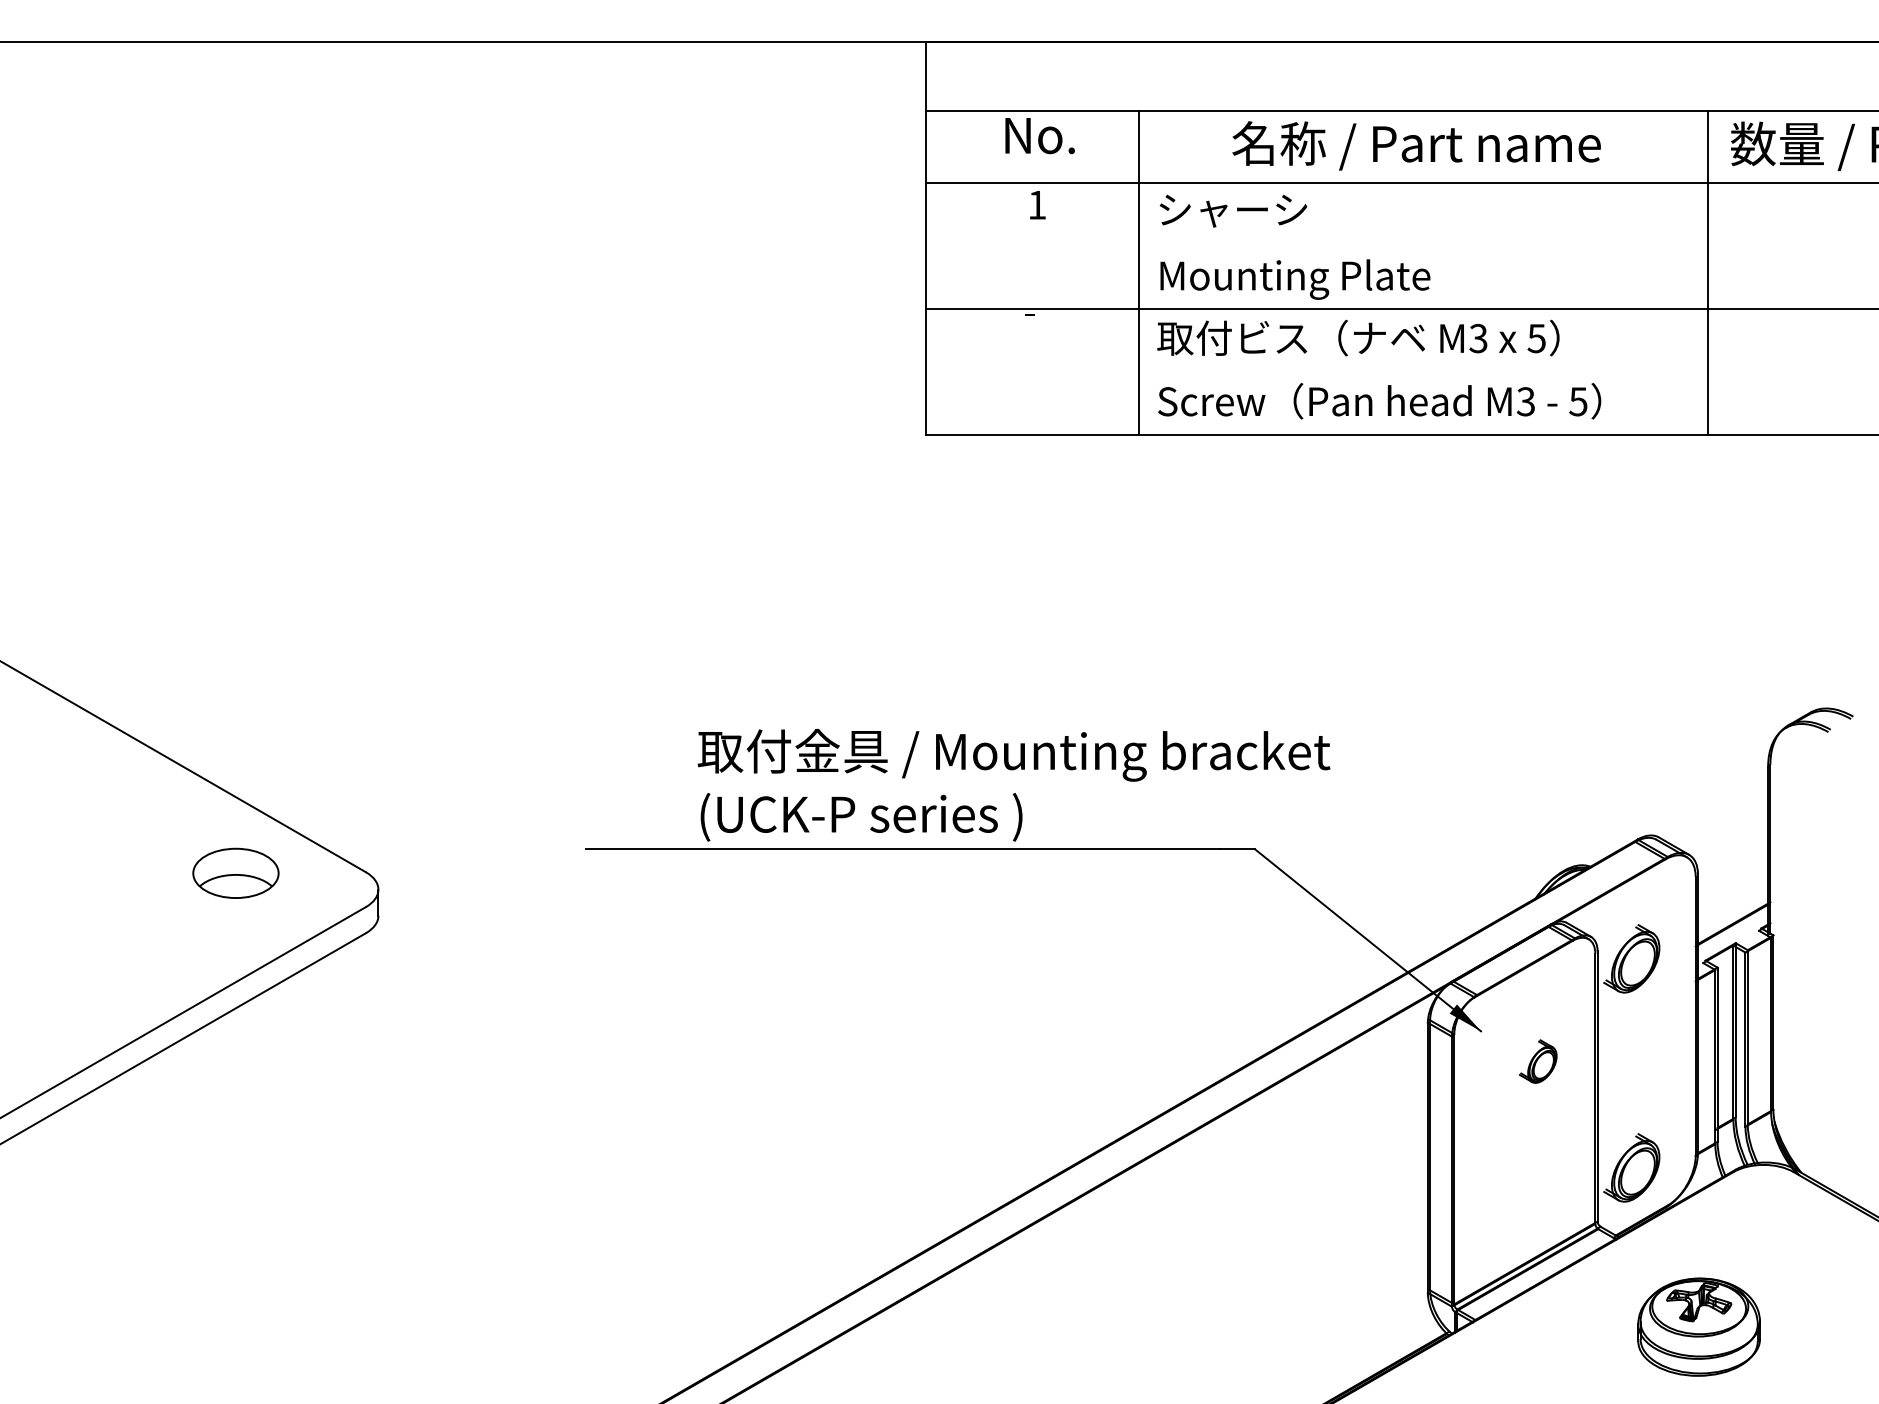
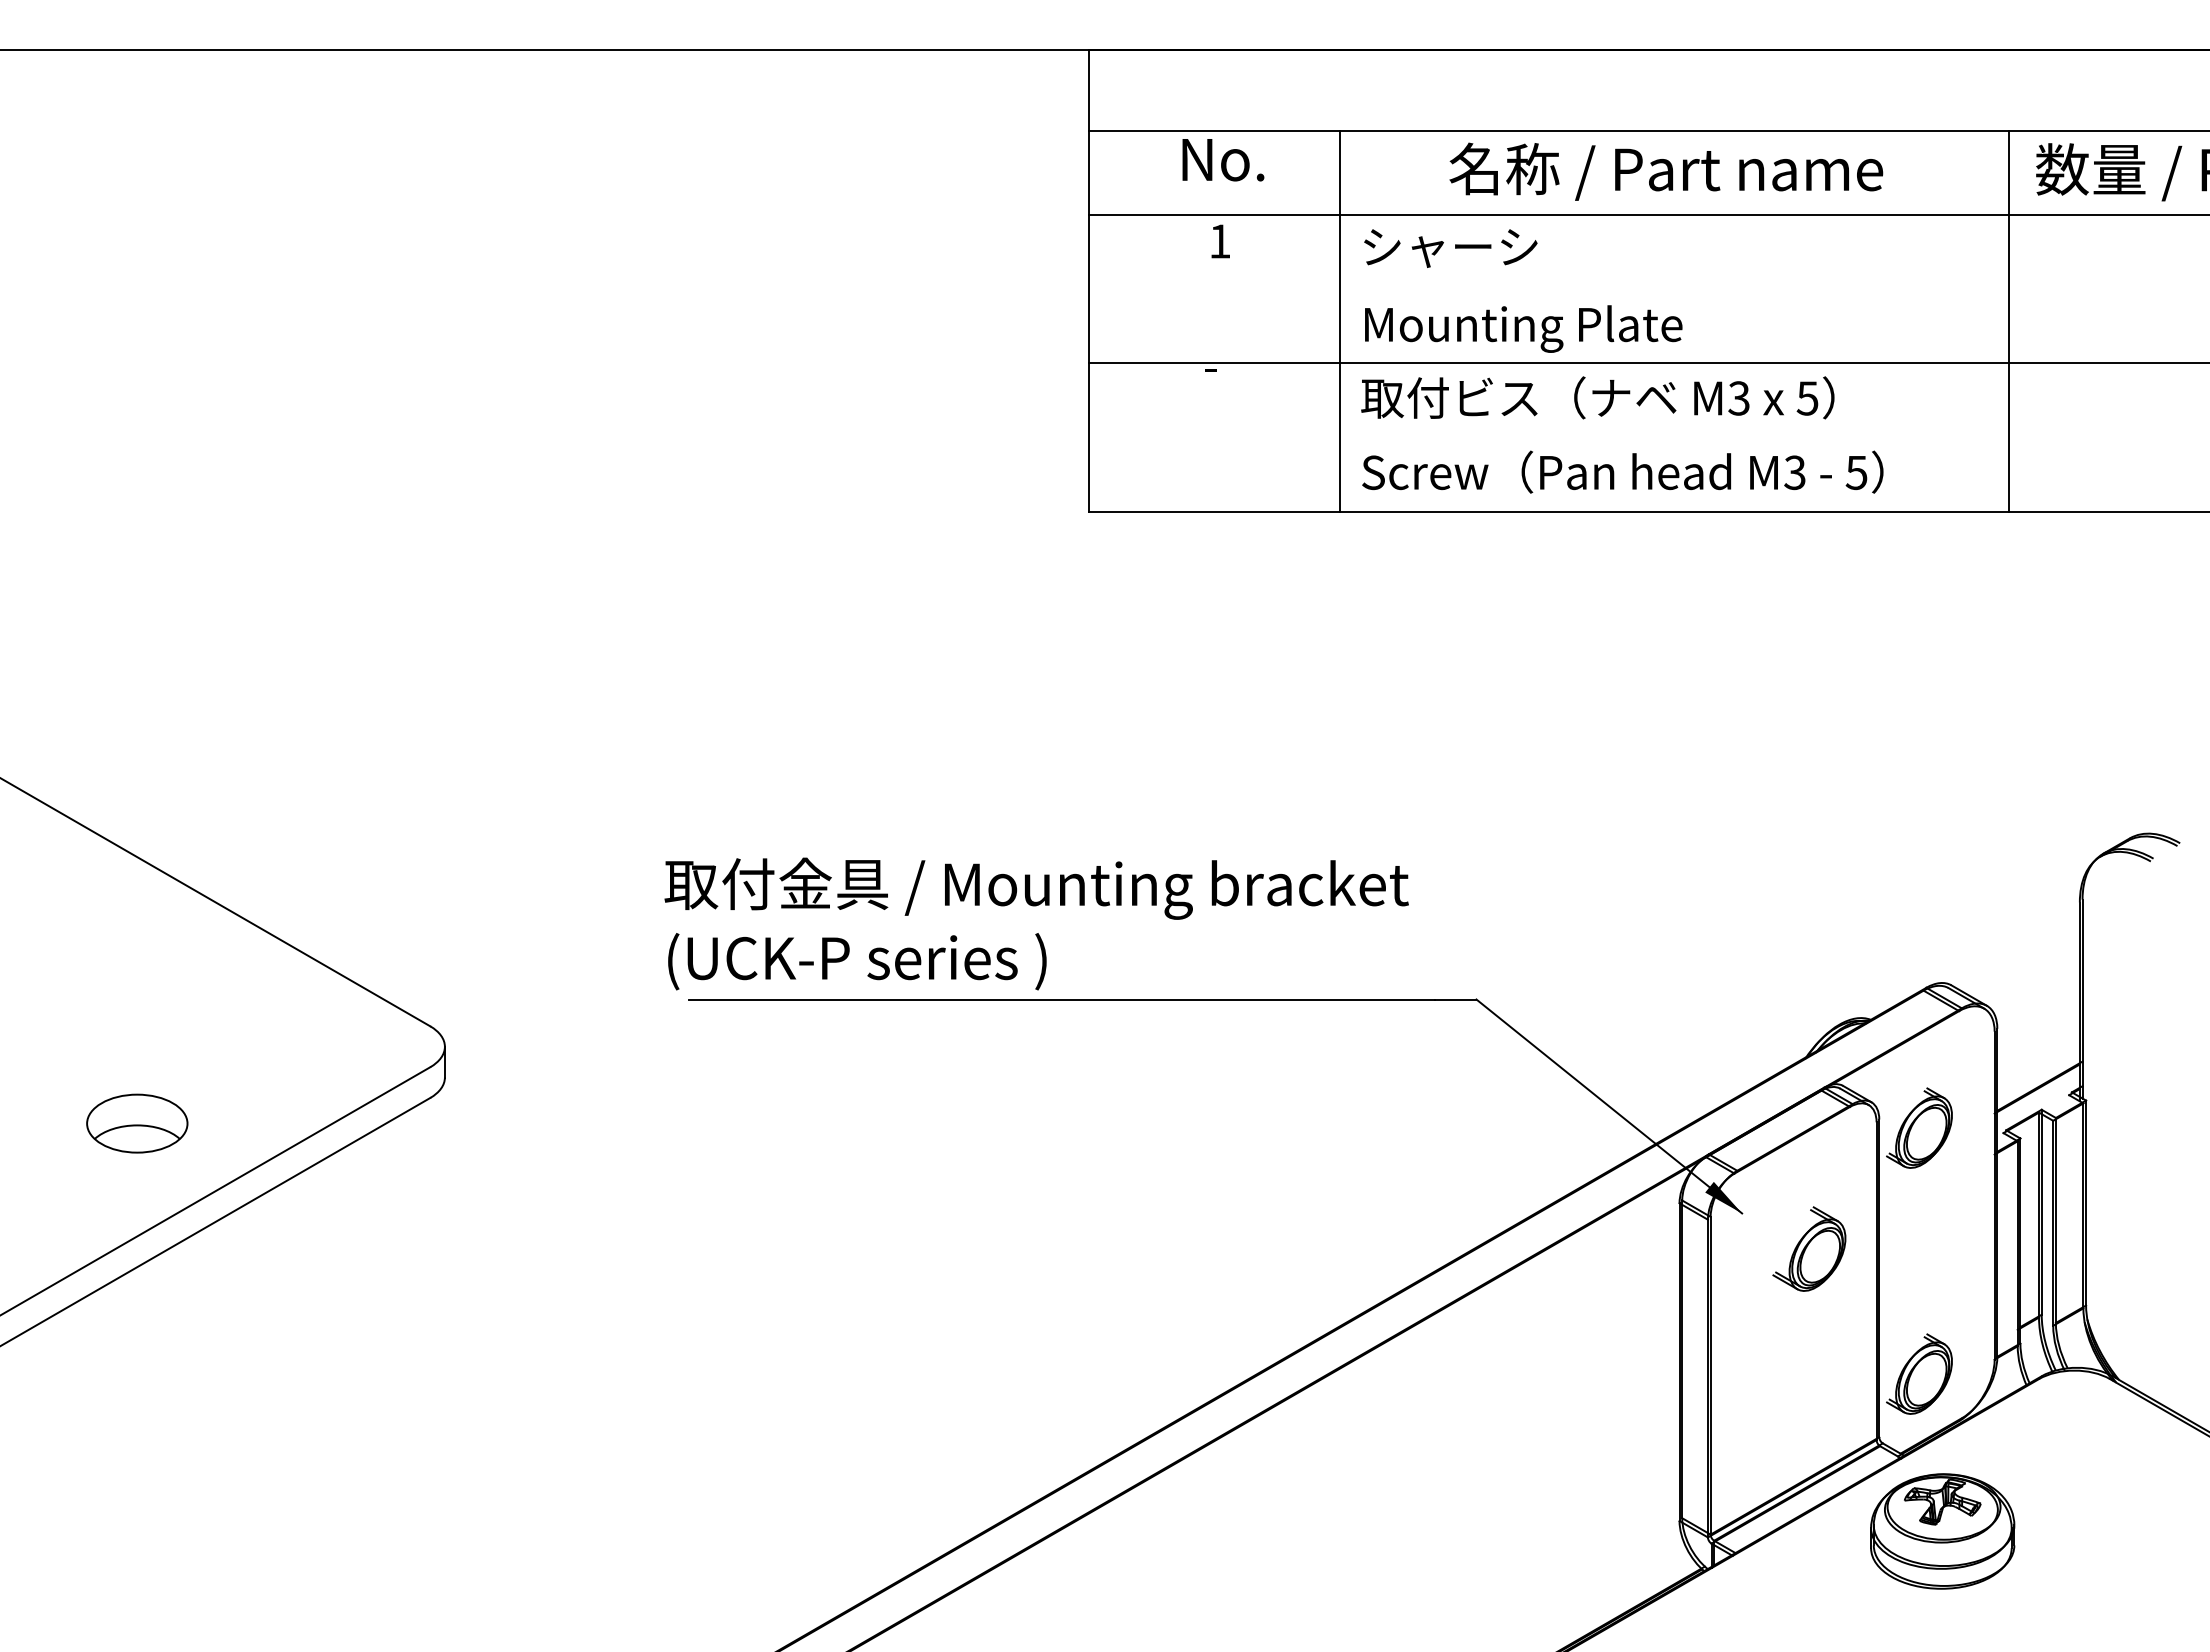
text: (1013, 784) -> (1036, 923), moved
part: (236, 873) -> (137, 1123), moved
part: (1538, 1061) -> (1809, 1248), size x1.67
part: (1698, 1327) -> (1942, 1531), moved

